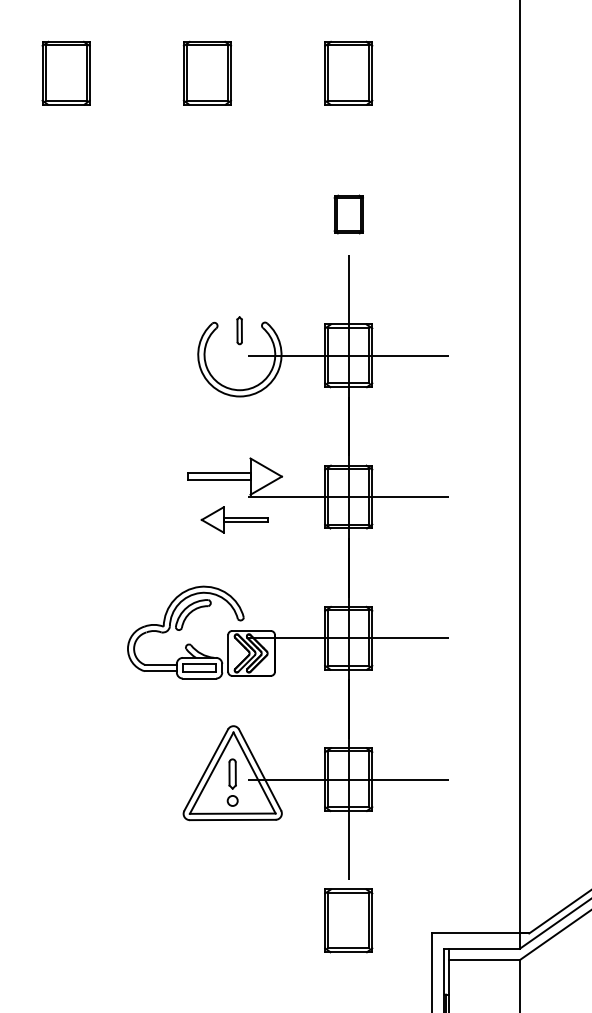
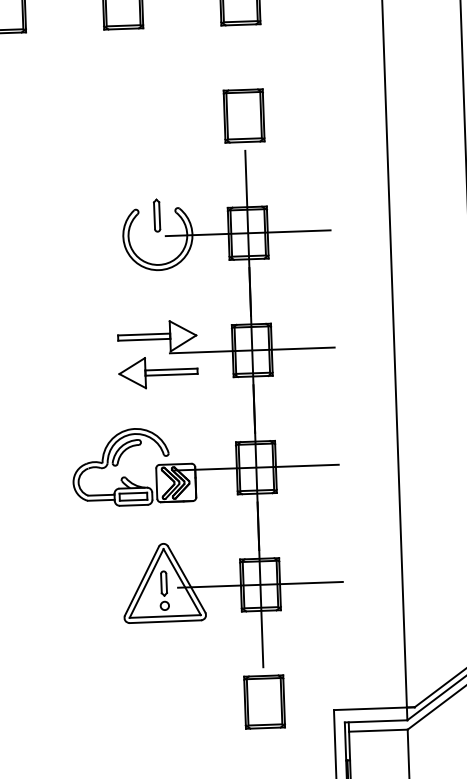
part: (348, 214) -> (243, 115), size x1.67
part: (239, 330) -> (156, 215), size x1.43
part: (234, 519) -> (158, 372), size x1.43

